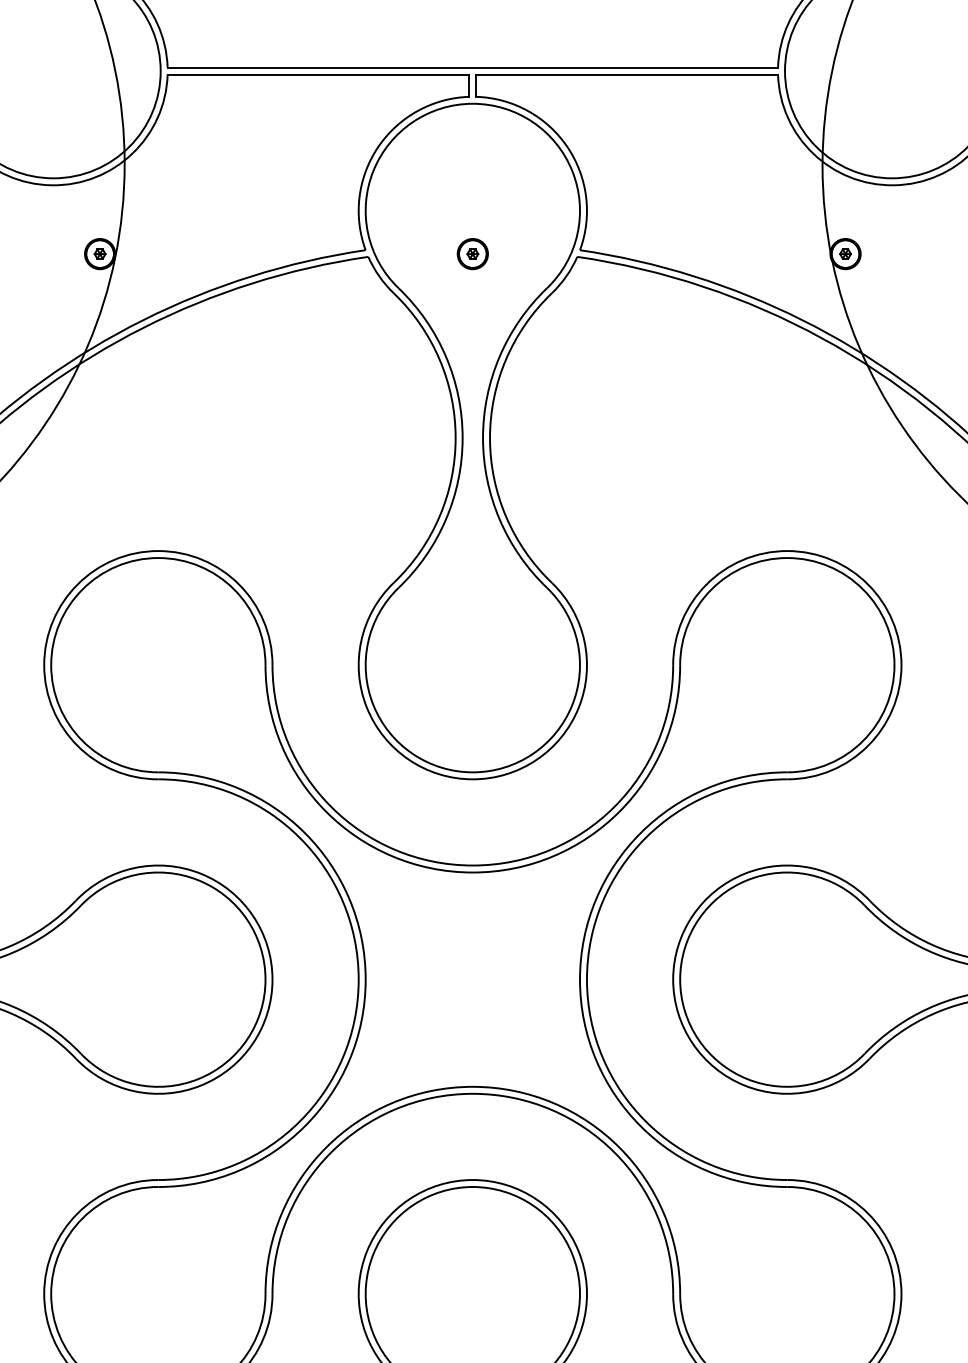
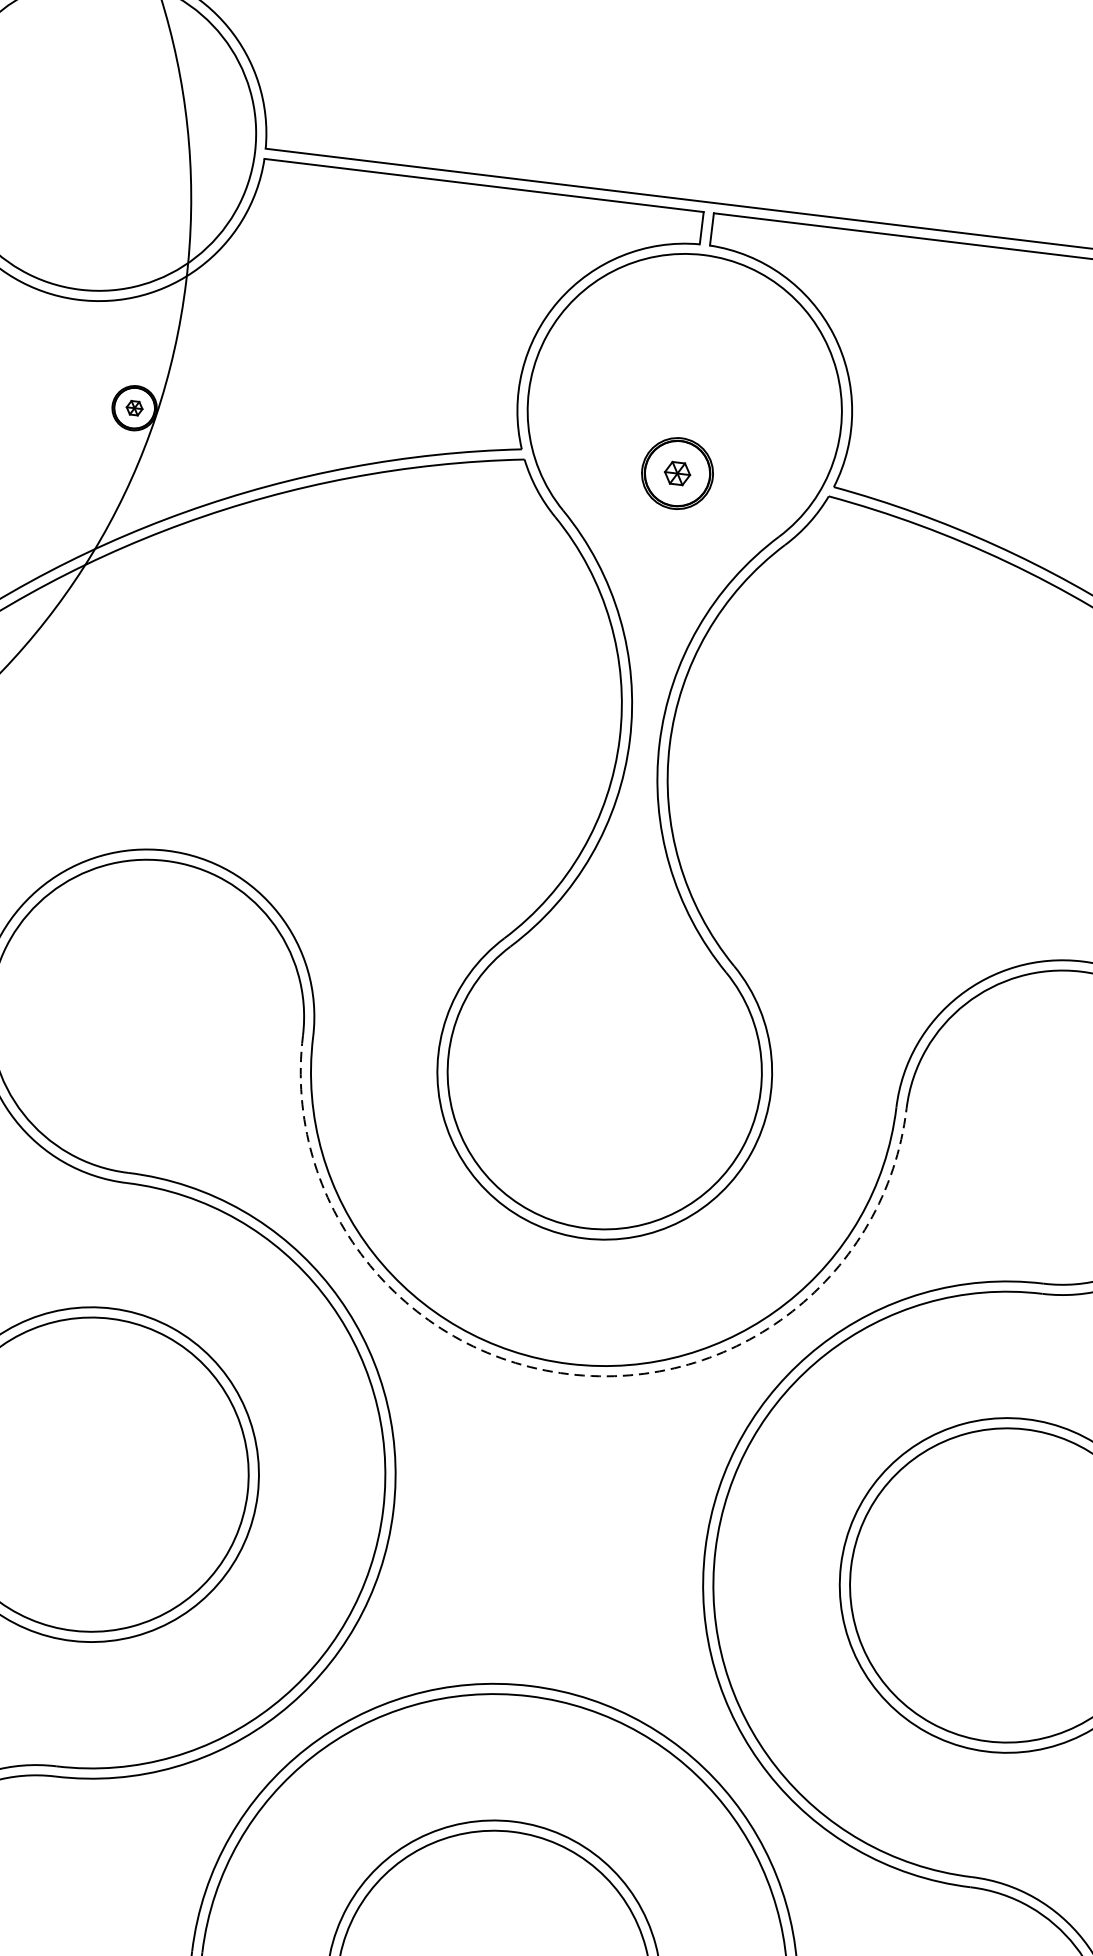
part: (472, 254) -> (676, 474), size x1.6
arc: (472, 872) -> (567, 1374), solid -> dashed

